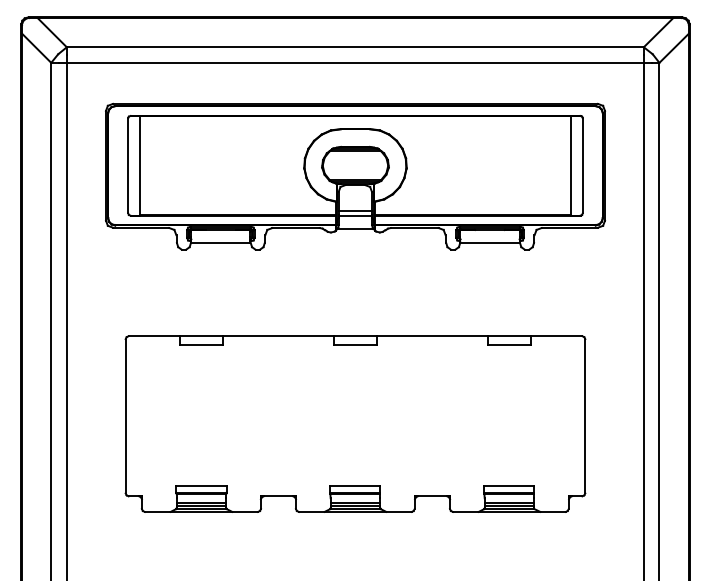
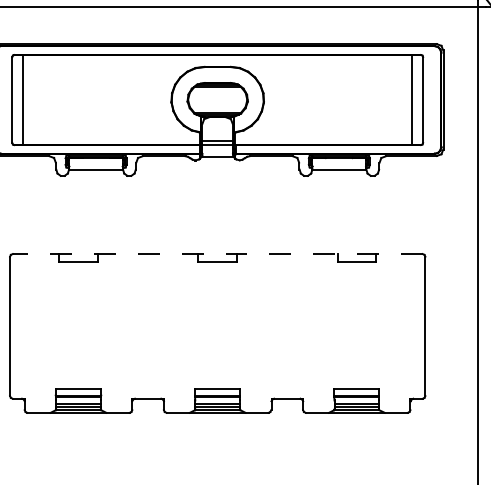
line: (355, 336) -> (217, 254), solid -> dashed

